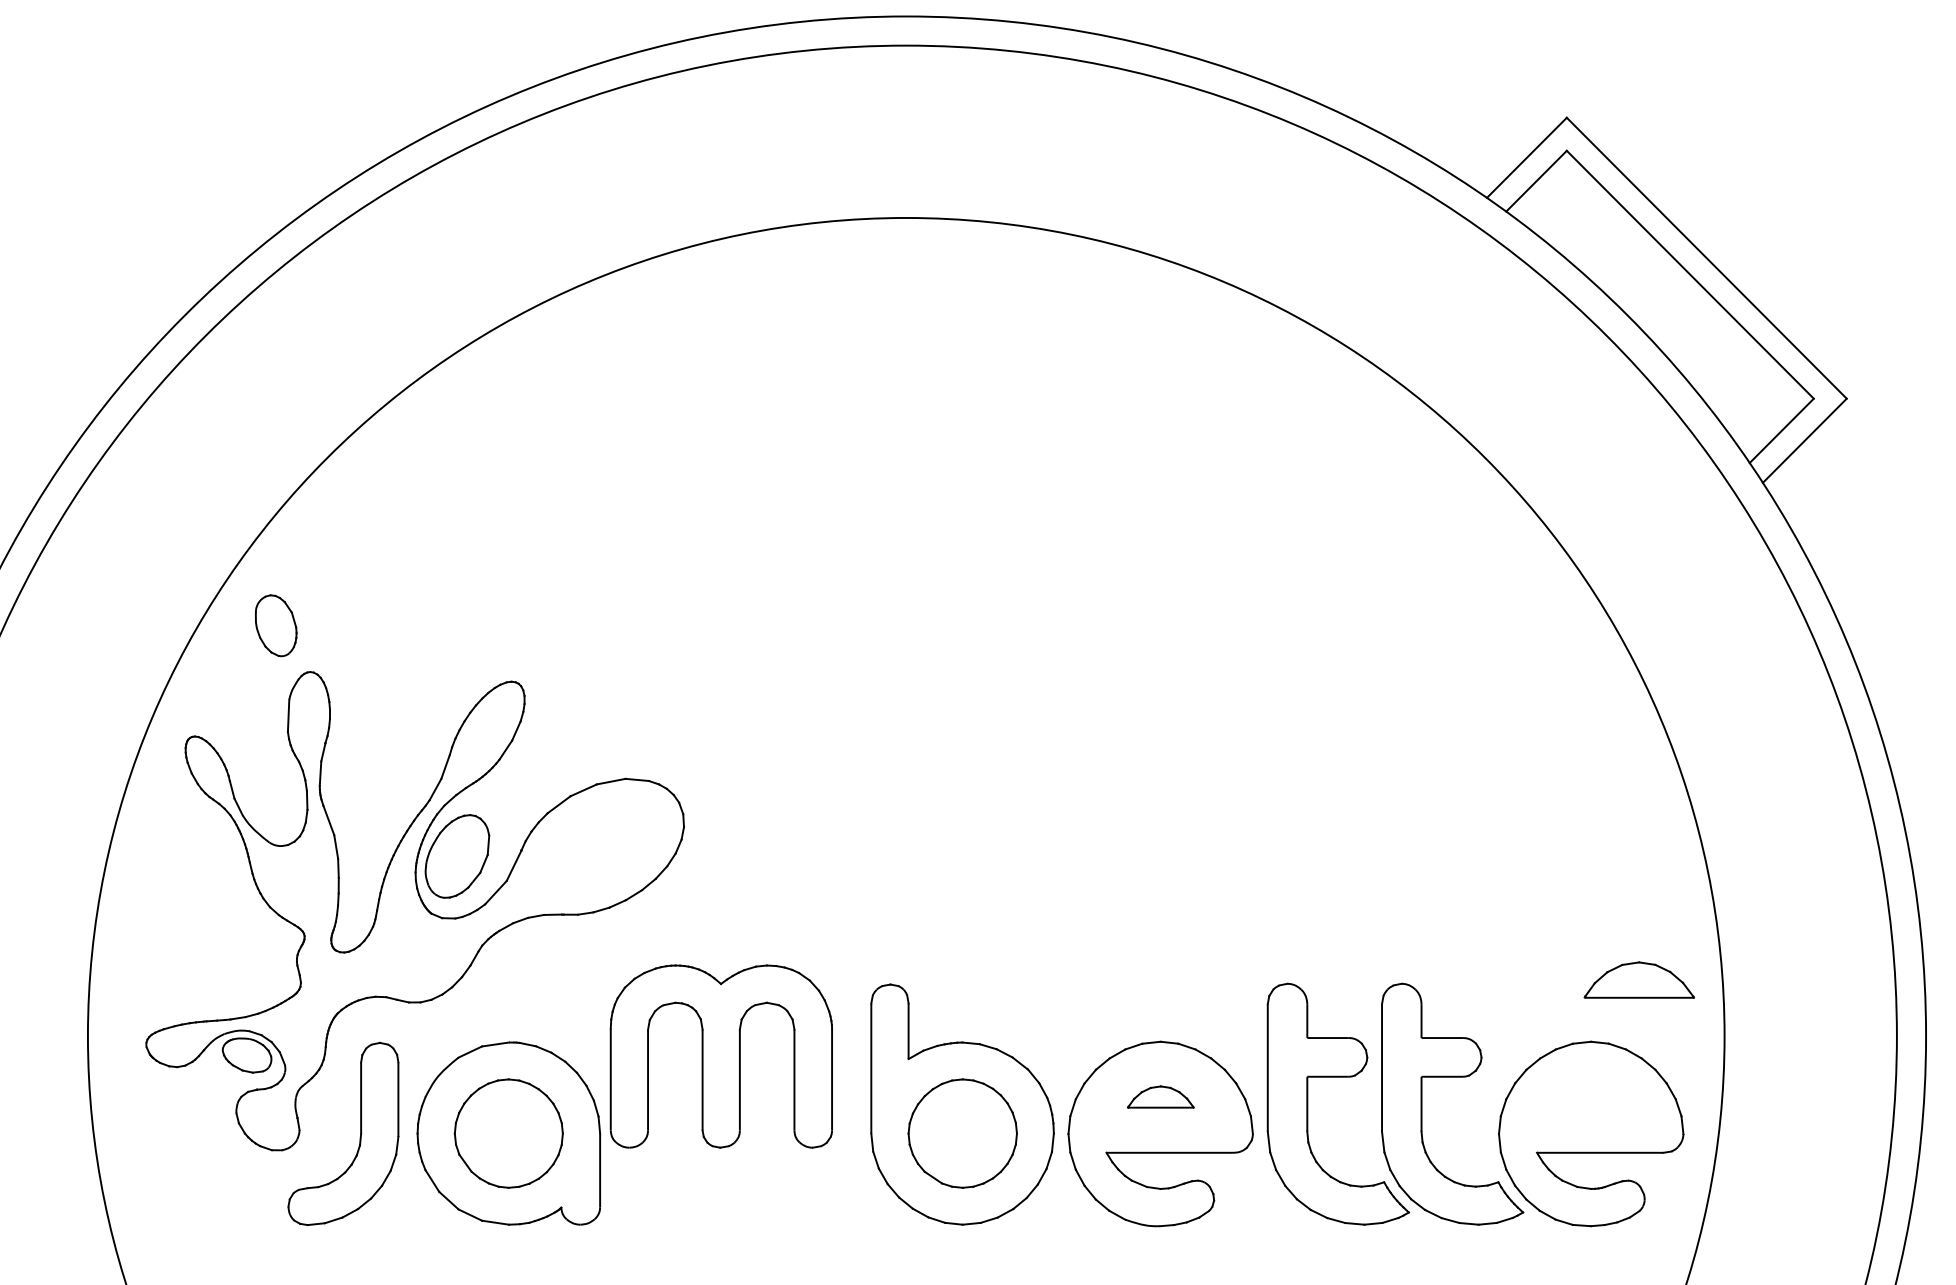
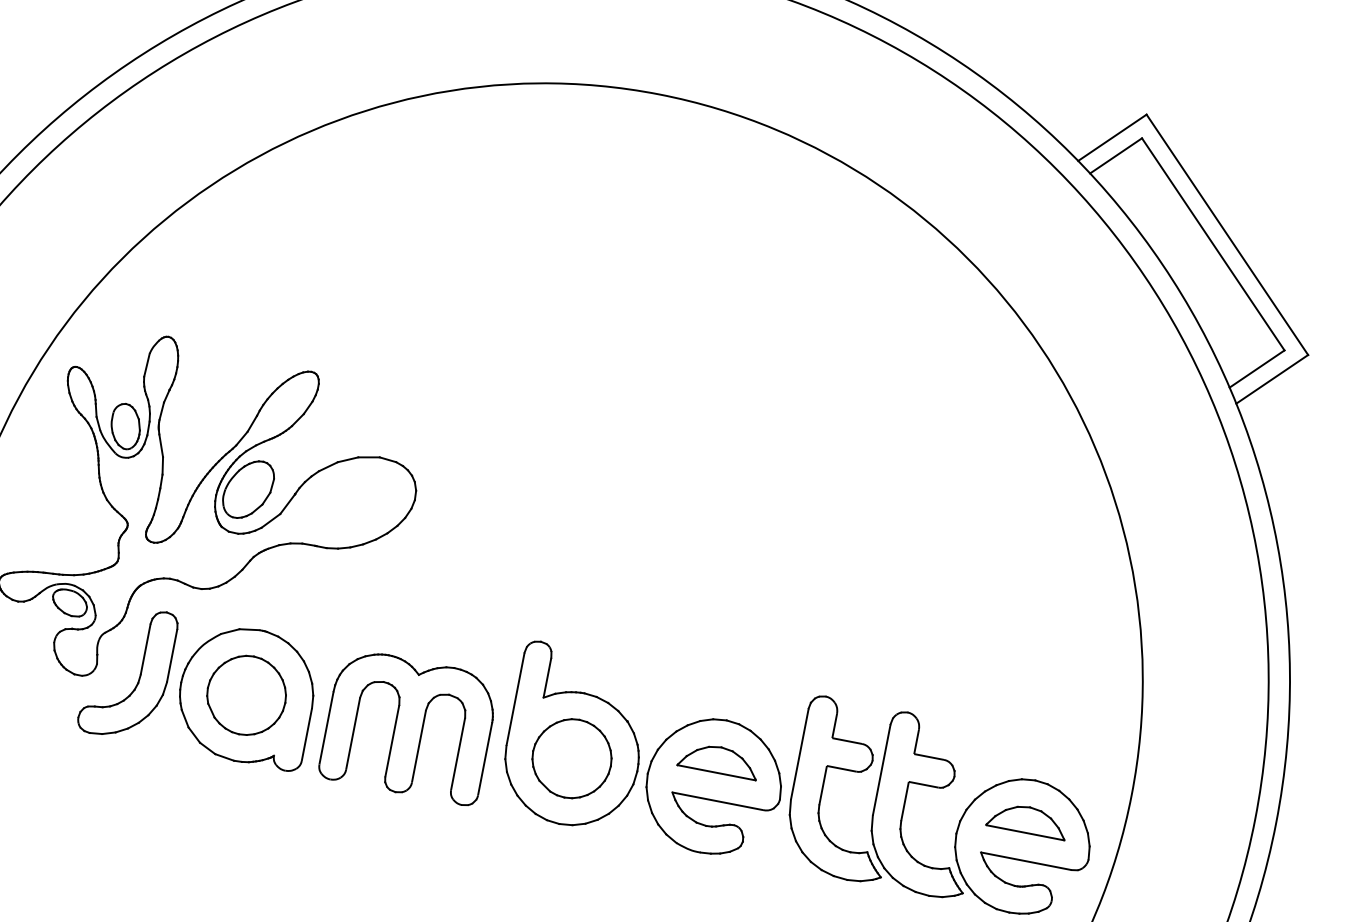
part: (276, 625) -> (126, 426), moved
part: (1638, 979) -> (1027, 819), moved
part: (720, 1056) -> (408, 726), moved
part: (1160, 1096) -> (718, 759), size x1.67

